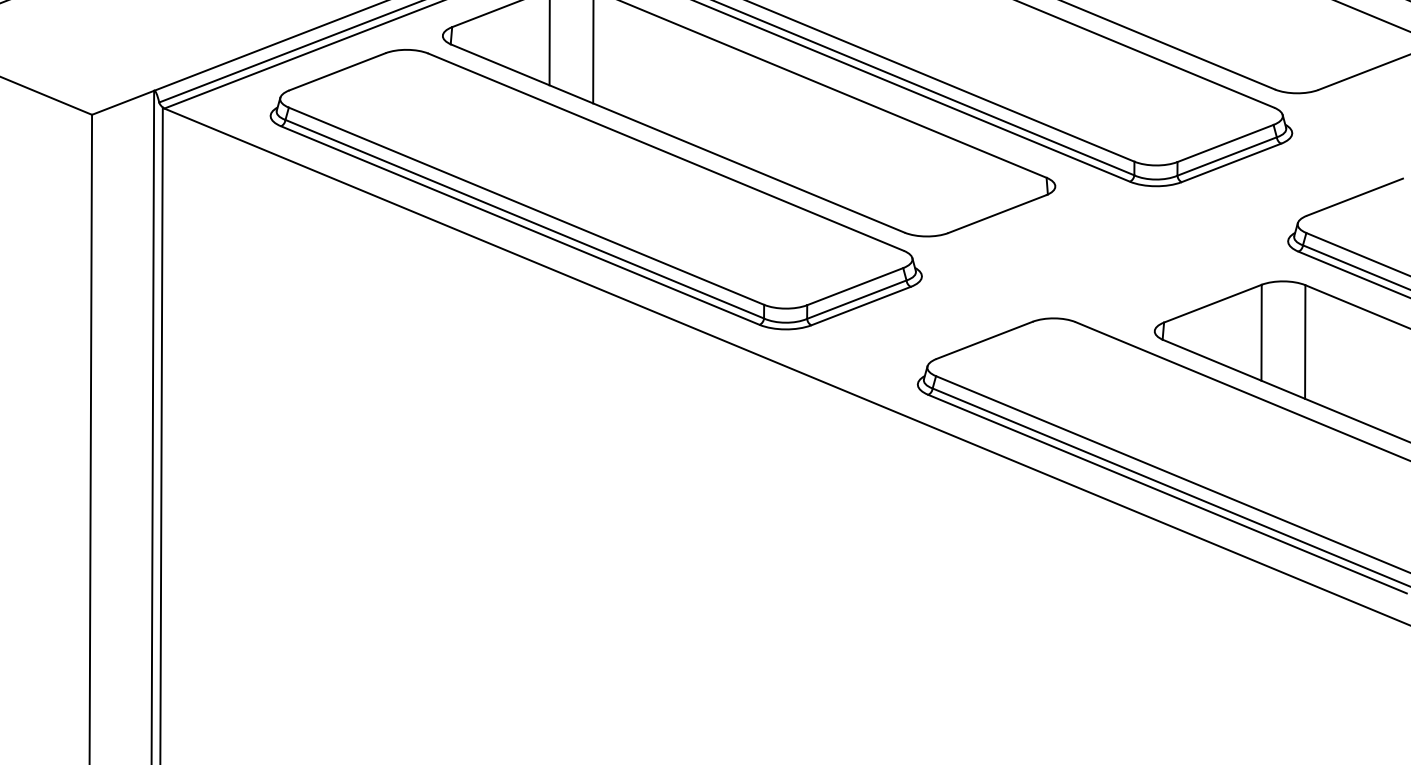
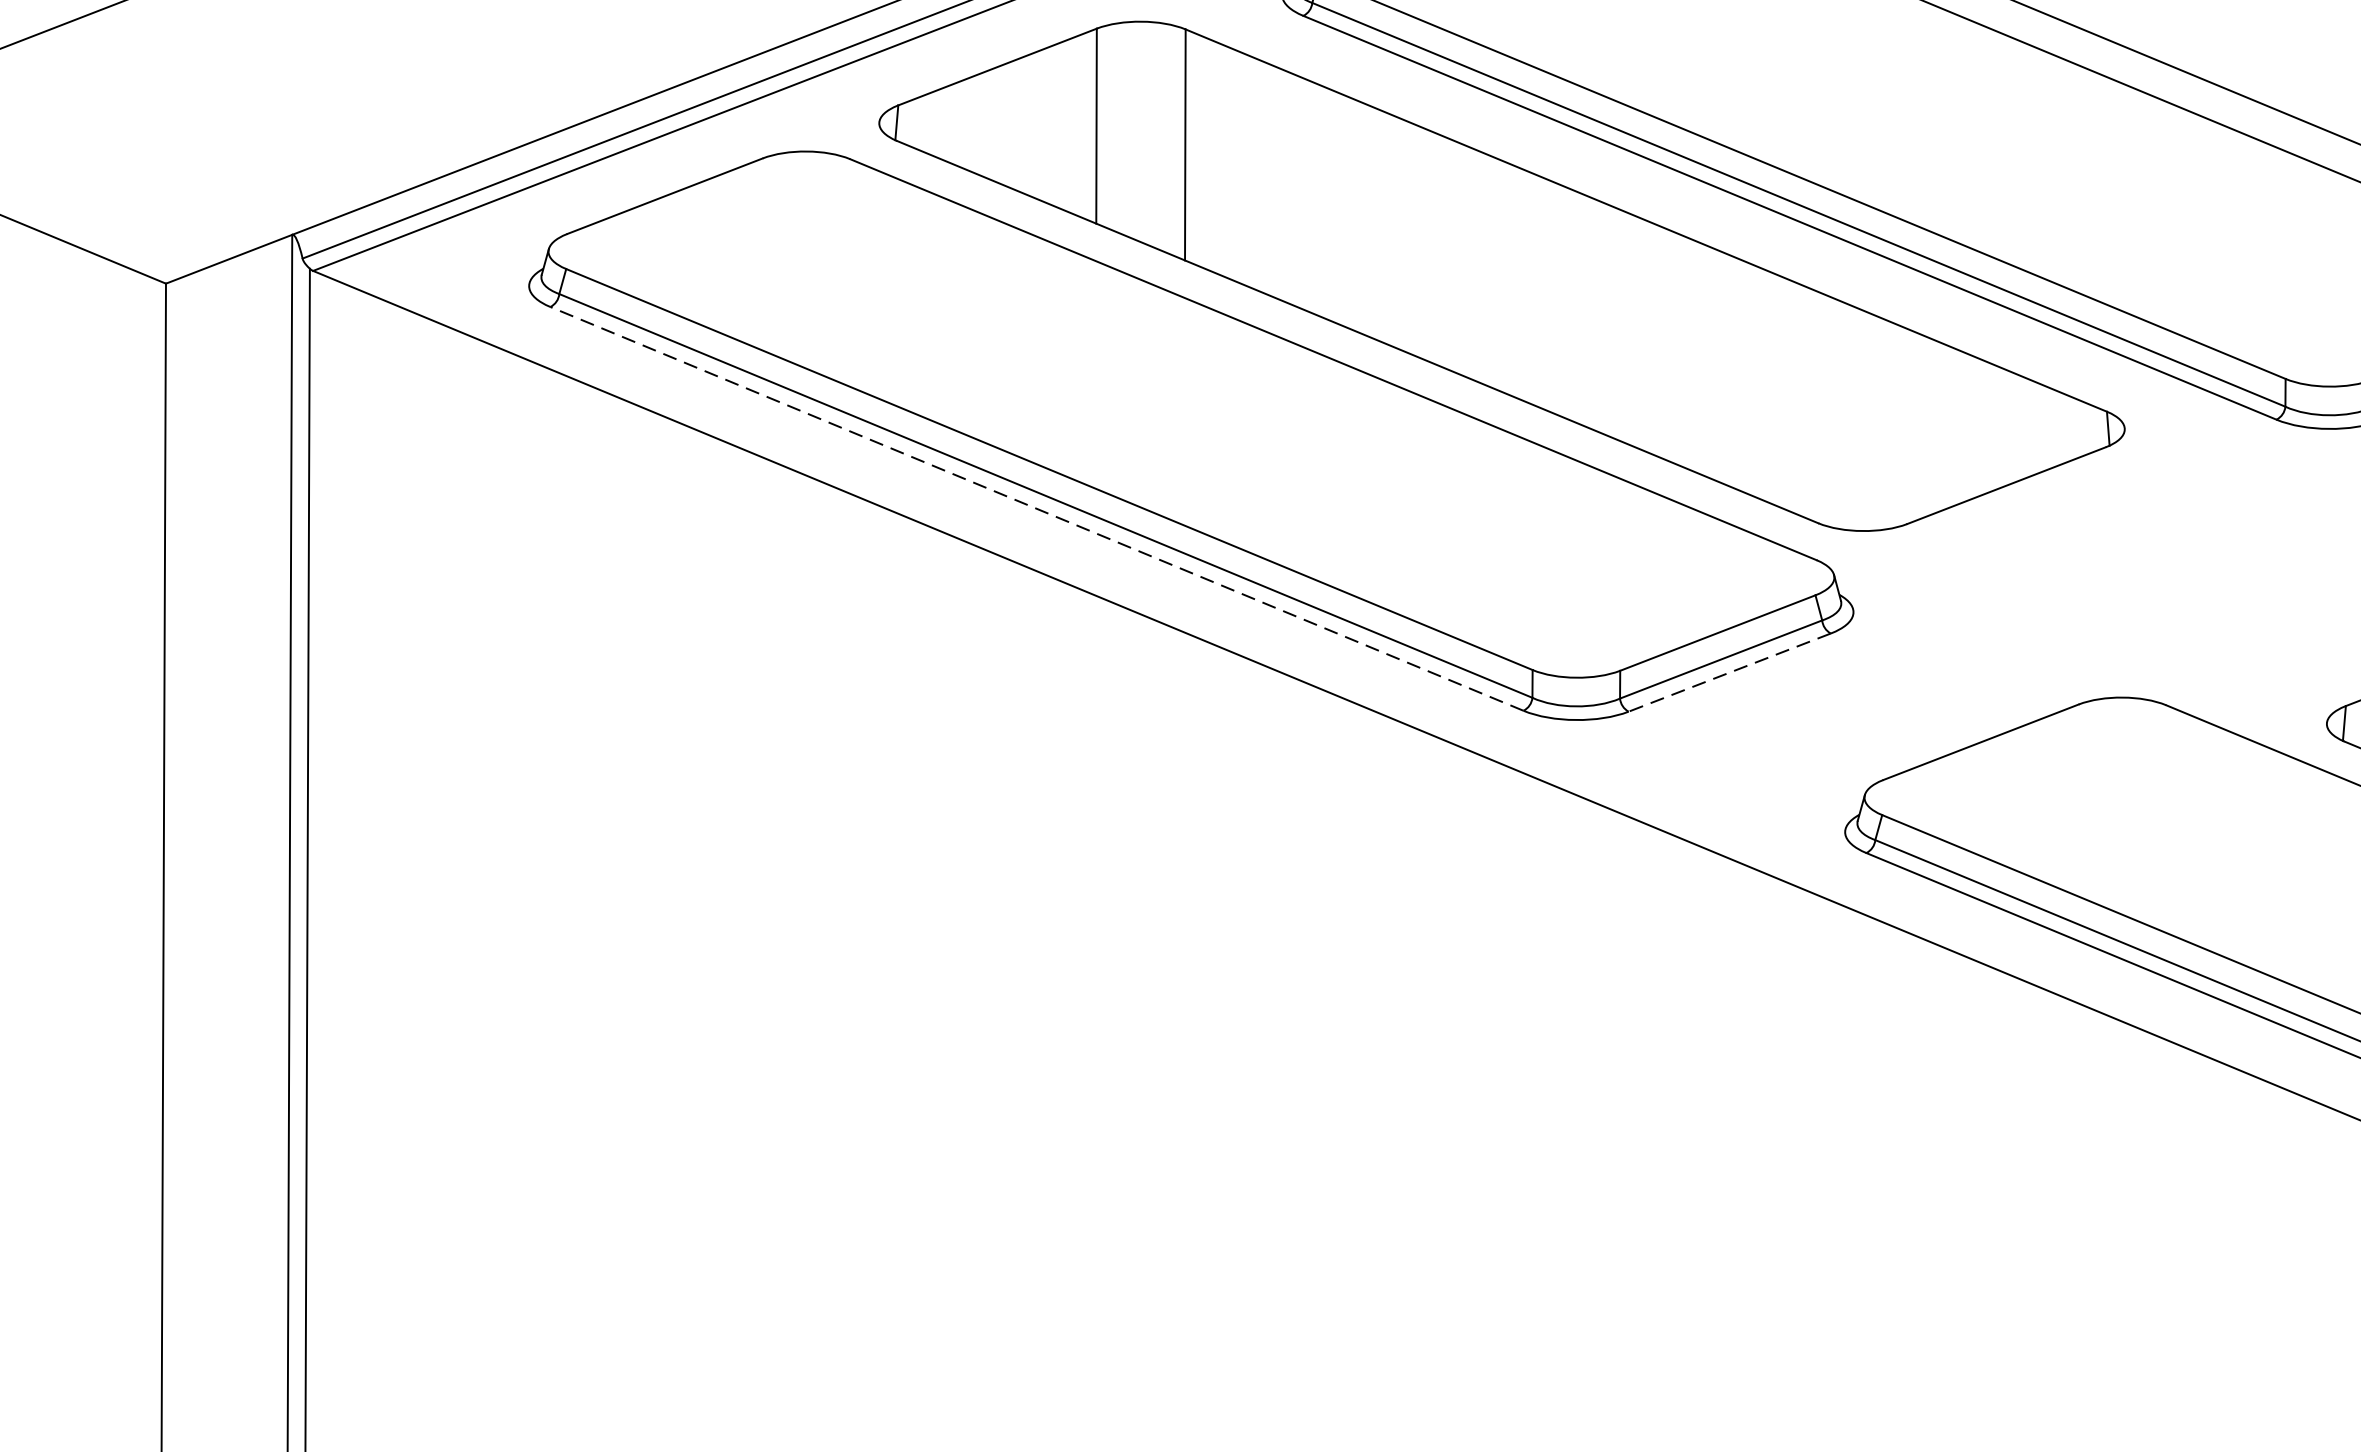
line: (519, 225) -> (1035, 508), solid -> dashed
line: (860, 306) -> (1728, 673), solid -> dashed

